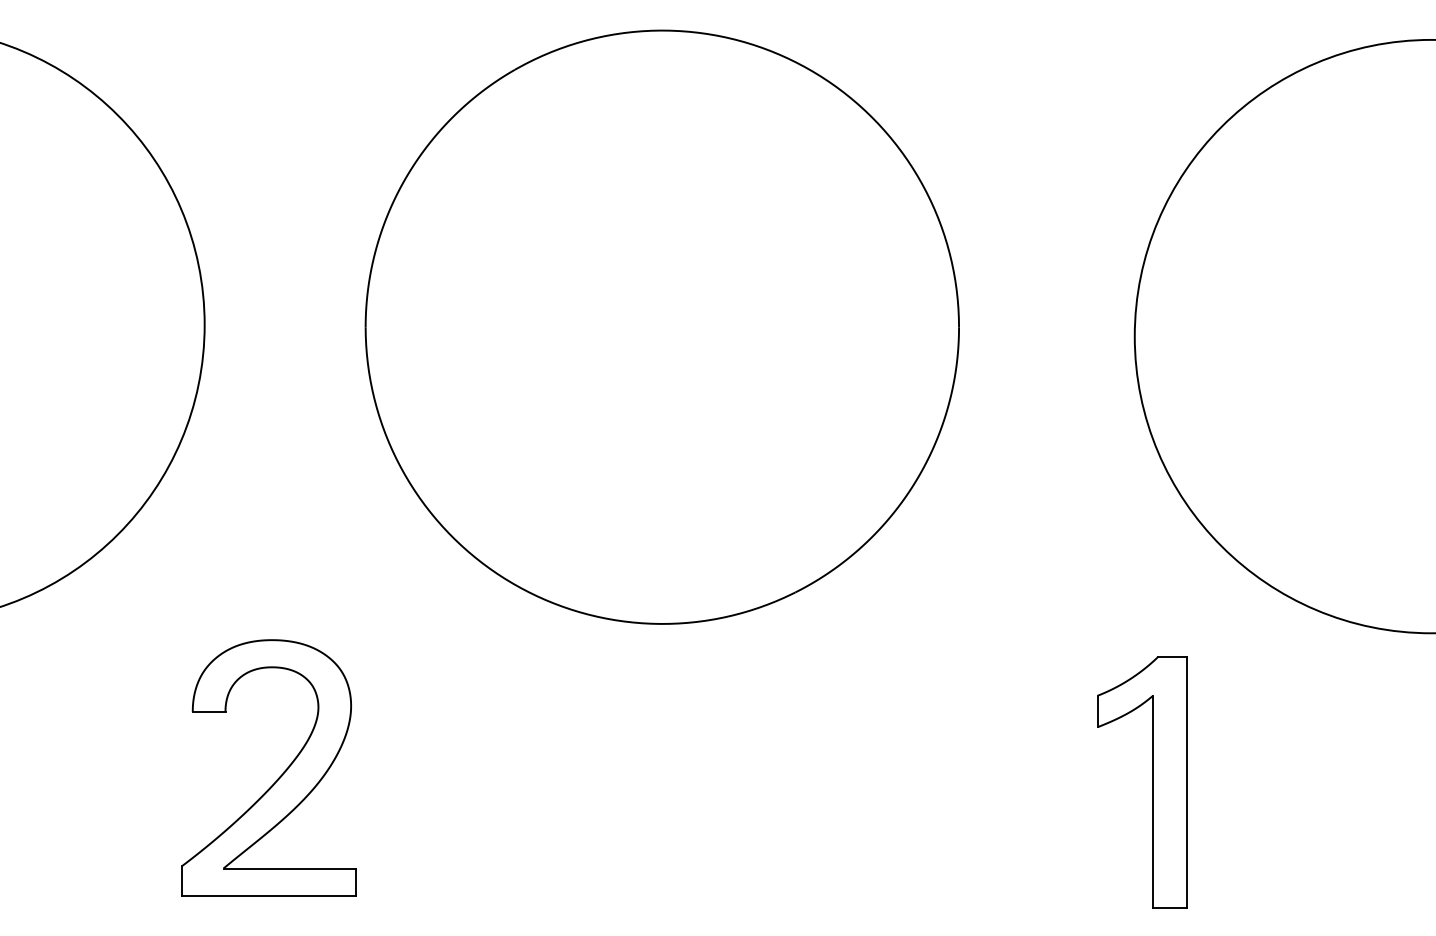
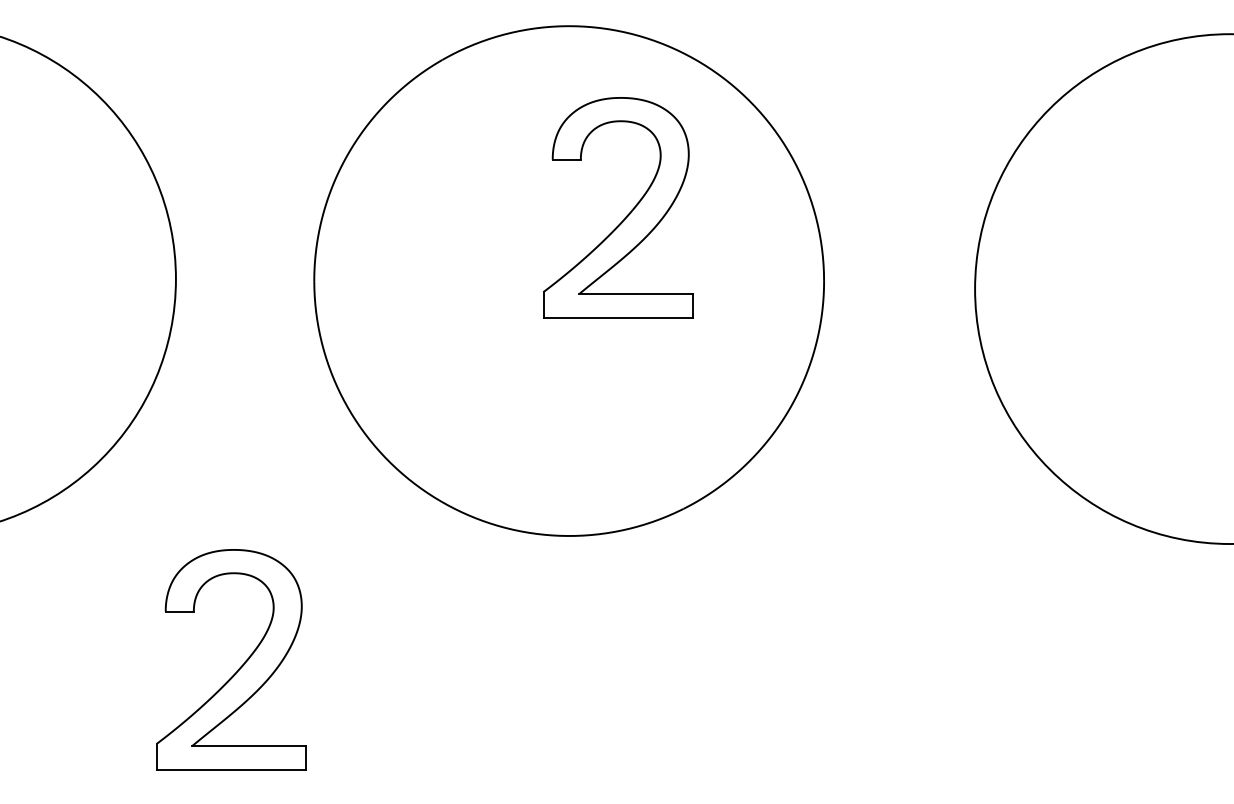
part: (729, 250) -> (626, 215), added
part: (1152, 781) -> (990, 671), removed

